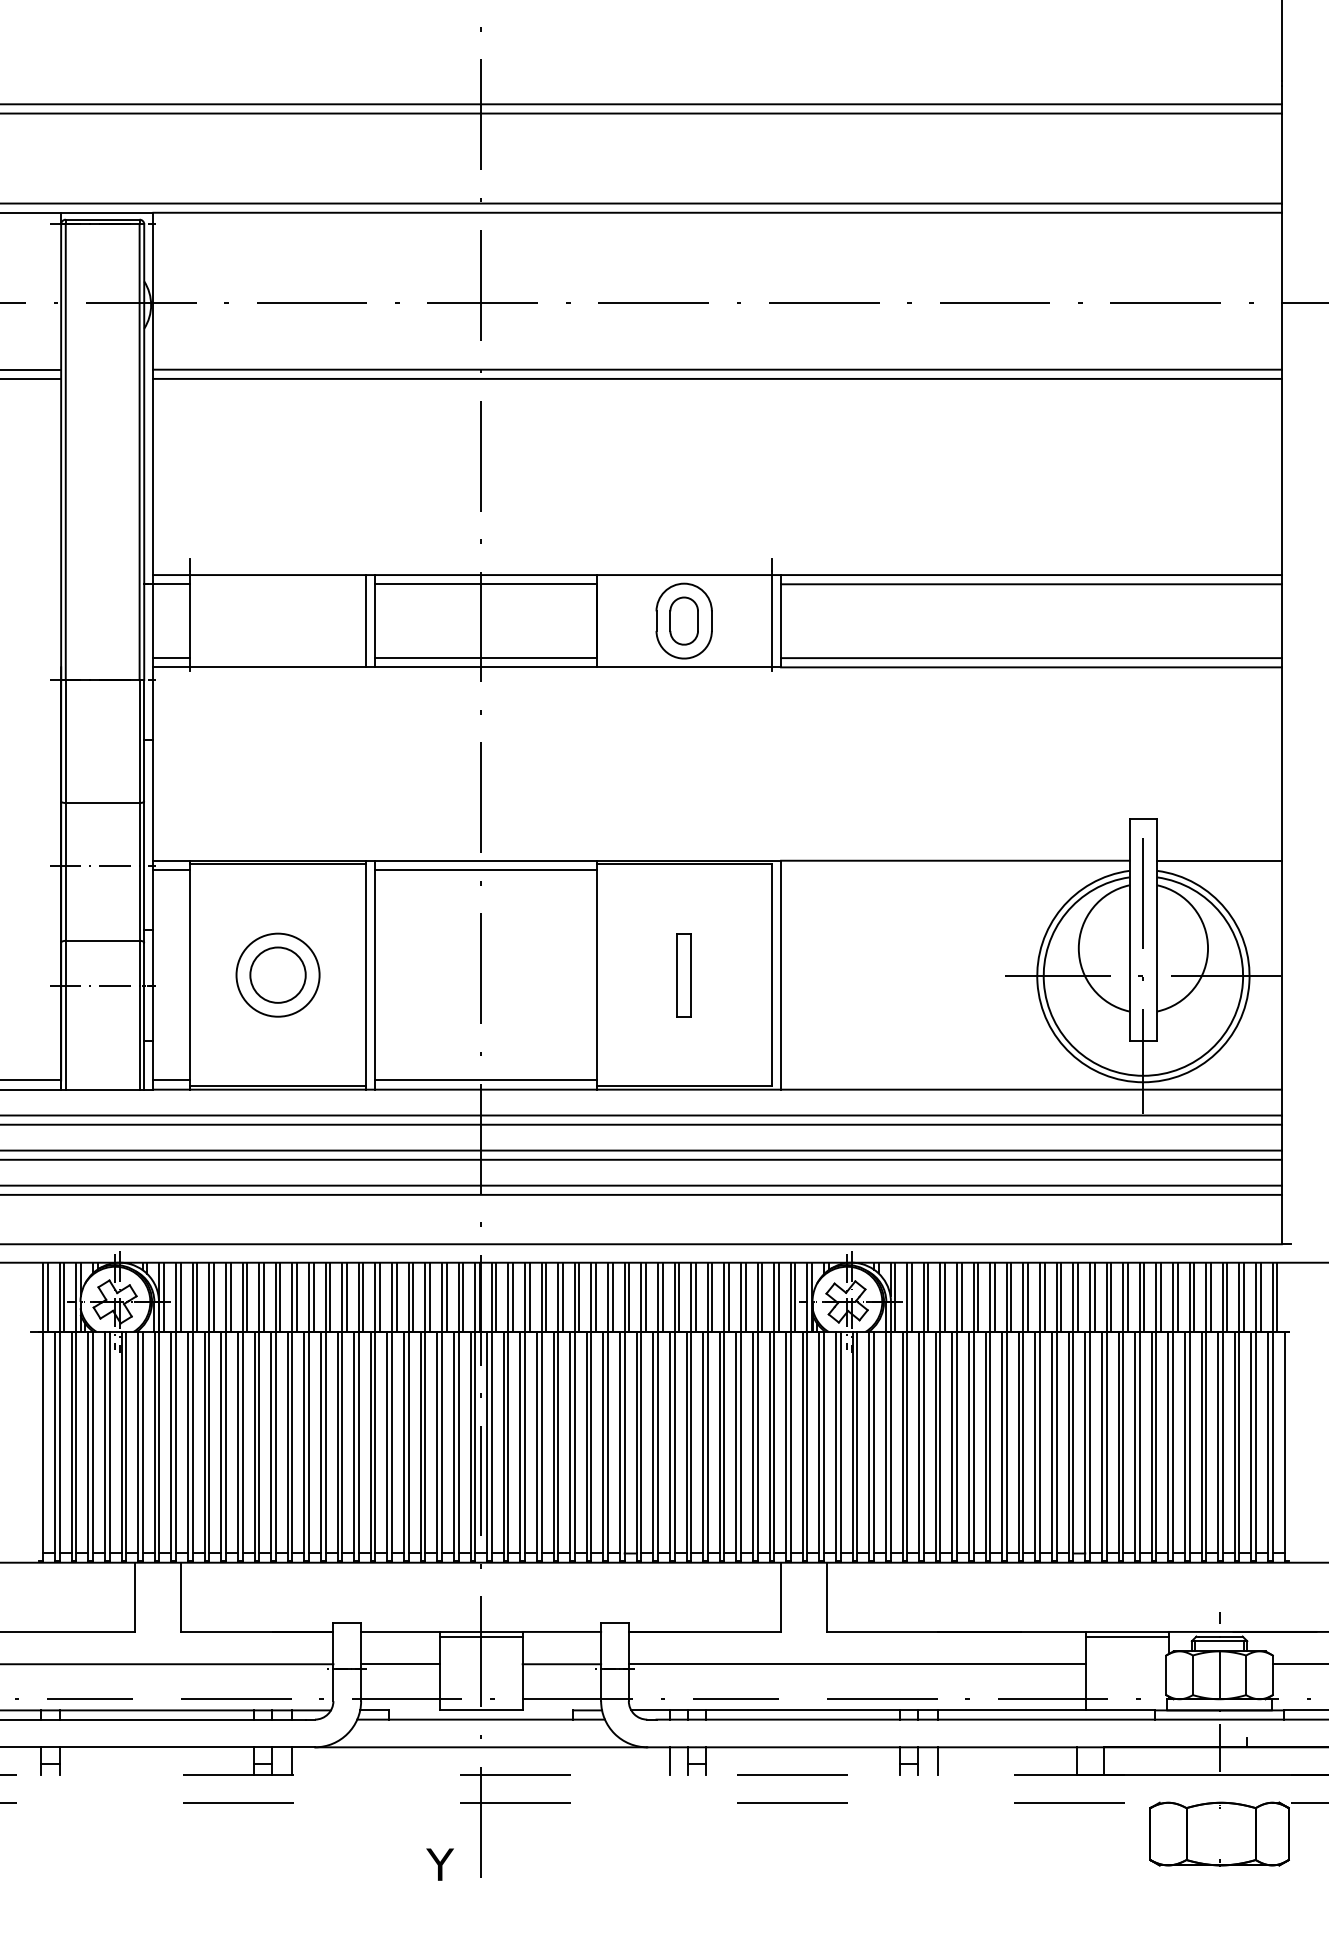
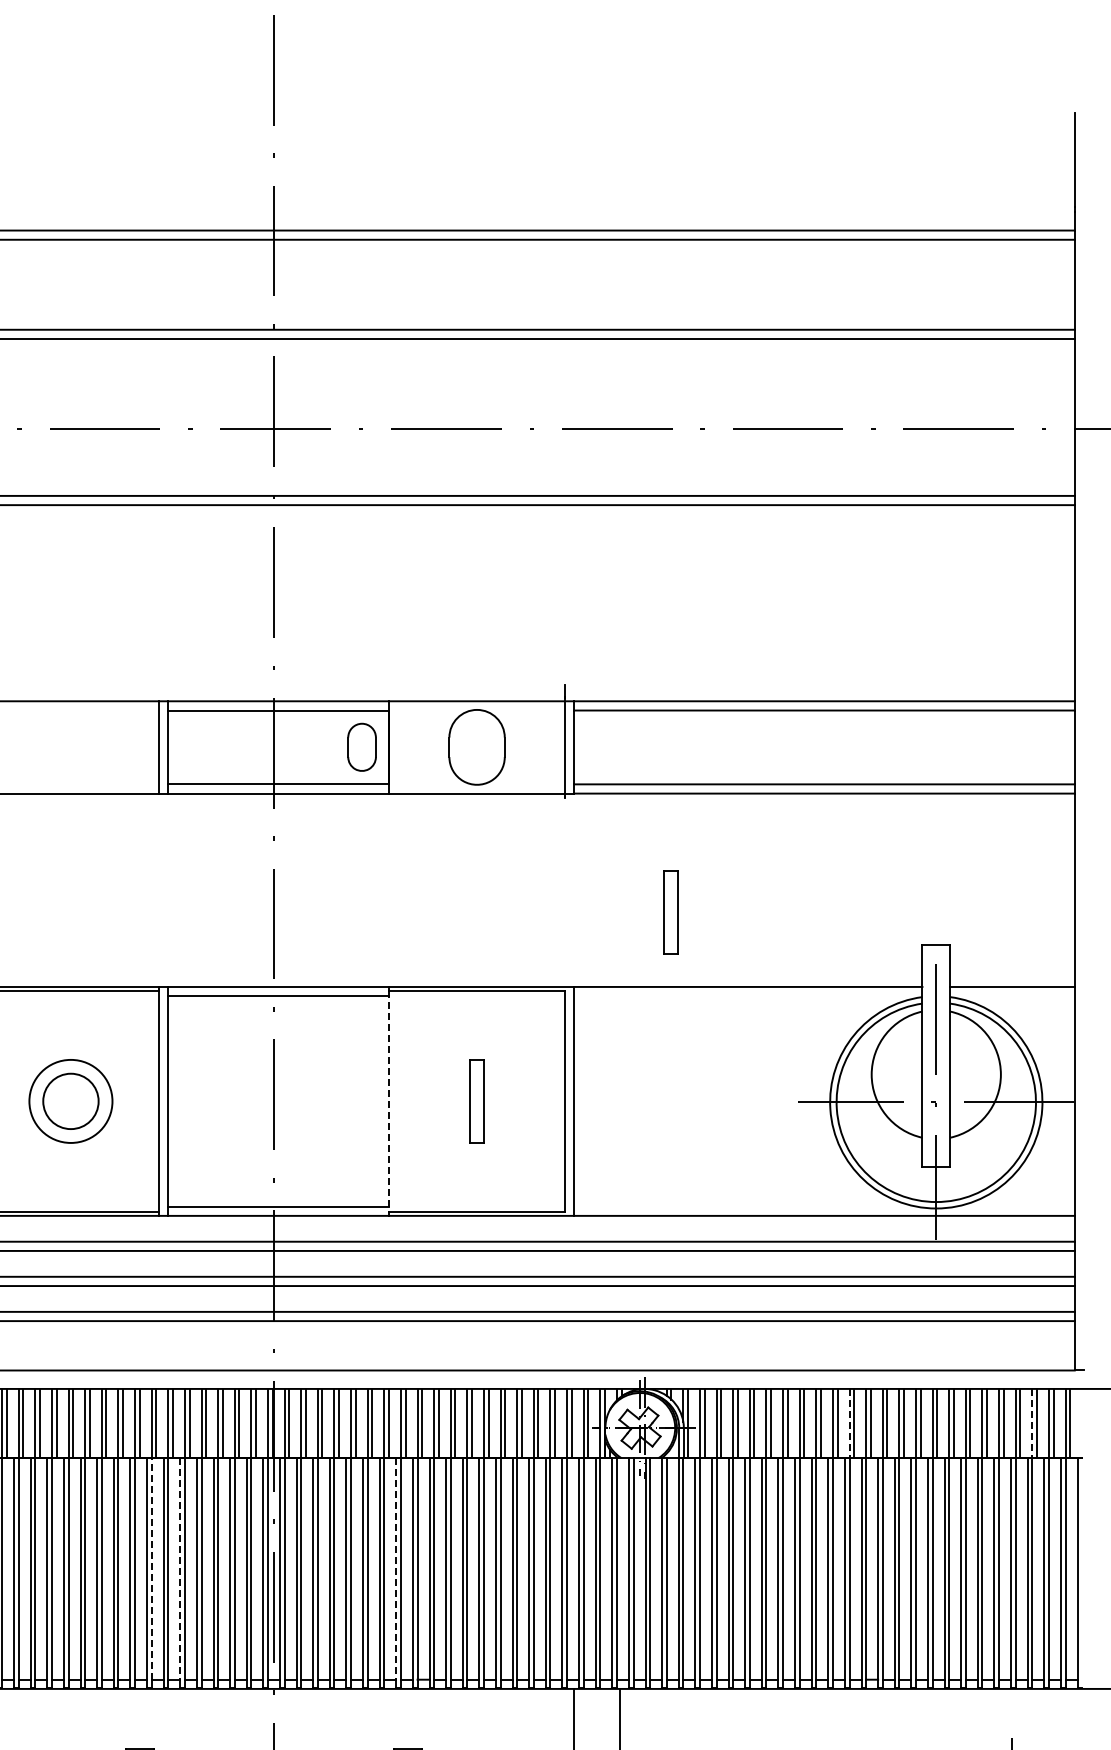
part: (683, 620) -> (361, 746), moved
part: (877, 786) -> (670, 912), added
line: (596, 975) -> (389, 1101), solid -> dashed
line: (1056, 1297) -> (849, 1423), solid -> dashed
line: (1239, 1297) -> (1032, 1423), solid -> dashed
line: (358, 1442) -> (151, 1568), solid -> dashed
line: (387, 1442) -> (180, 1568), solid -> dashed
line: (603, 1442) -> (396, 1568), solid -> dashed

